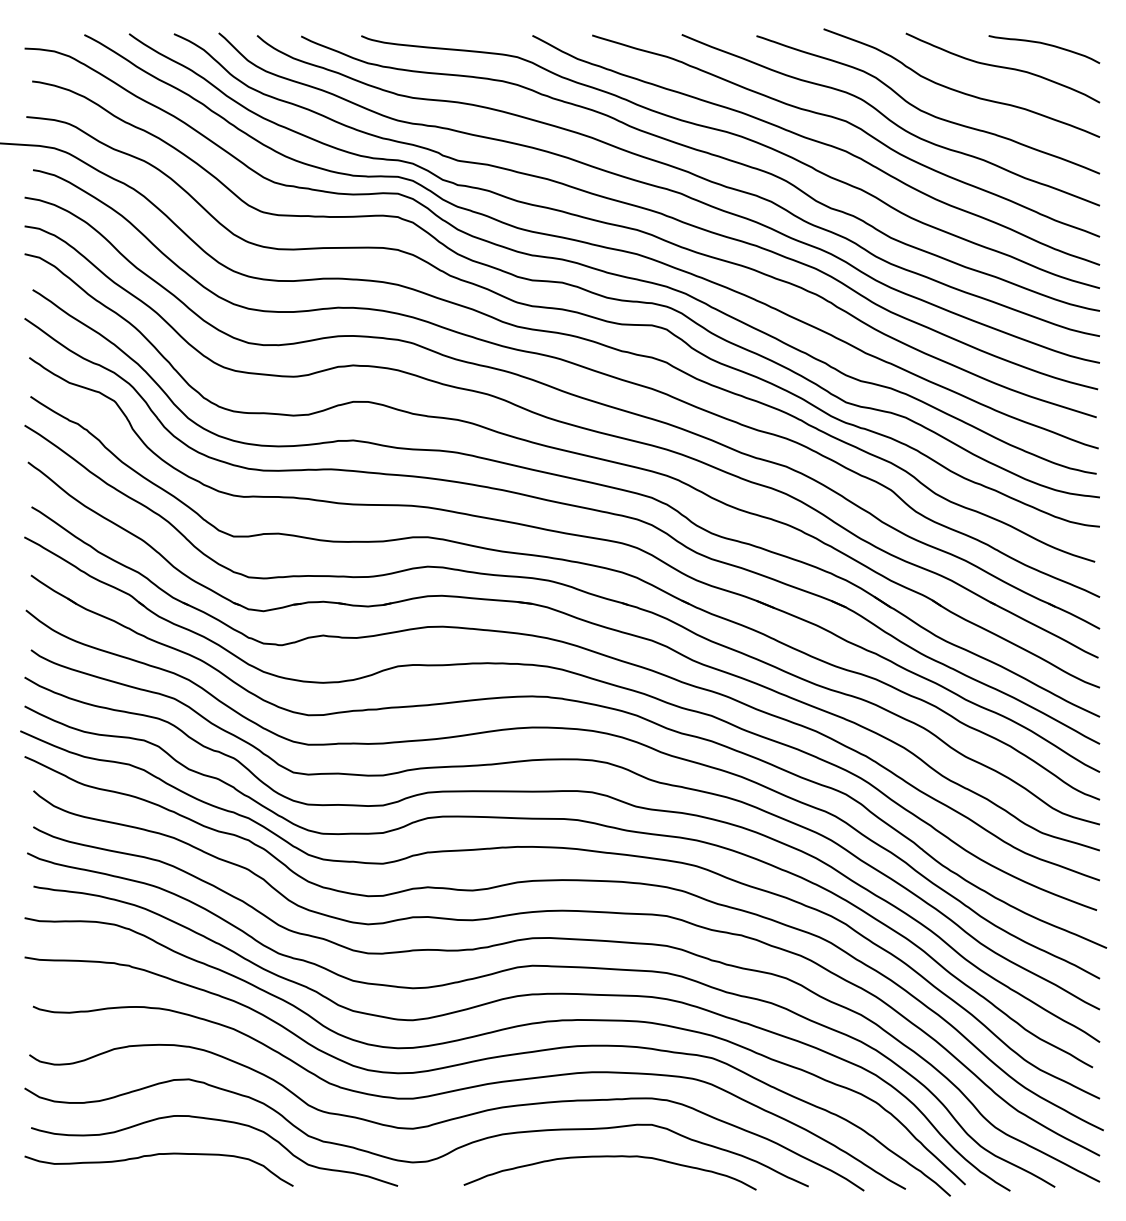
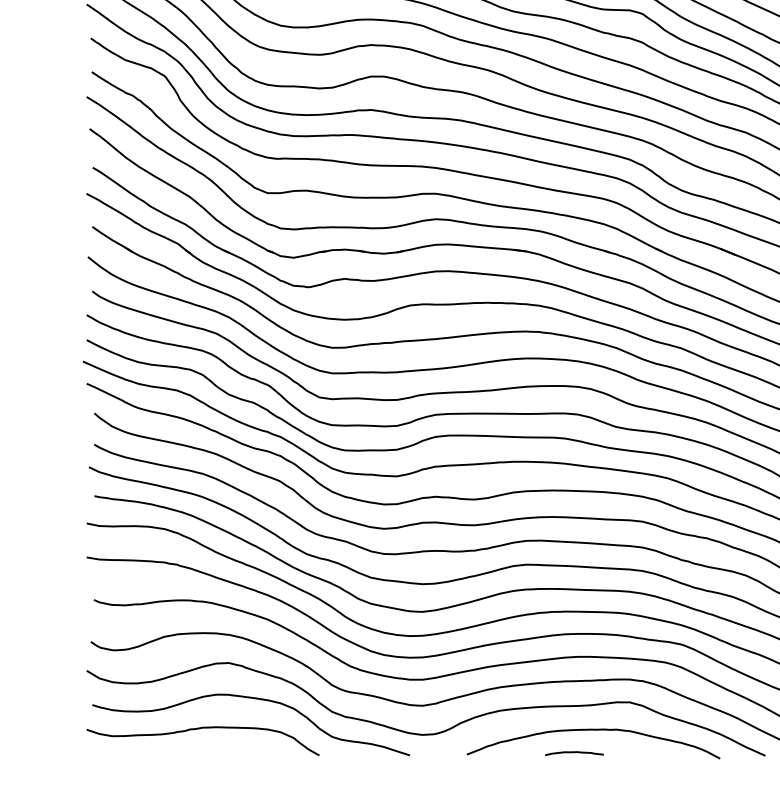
curve: (587, 1183) -> (573, 753), added

